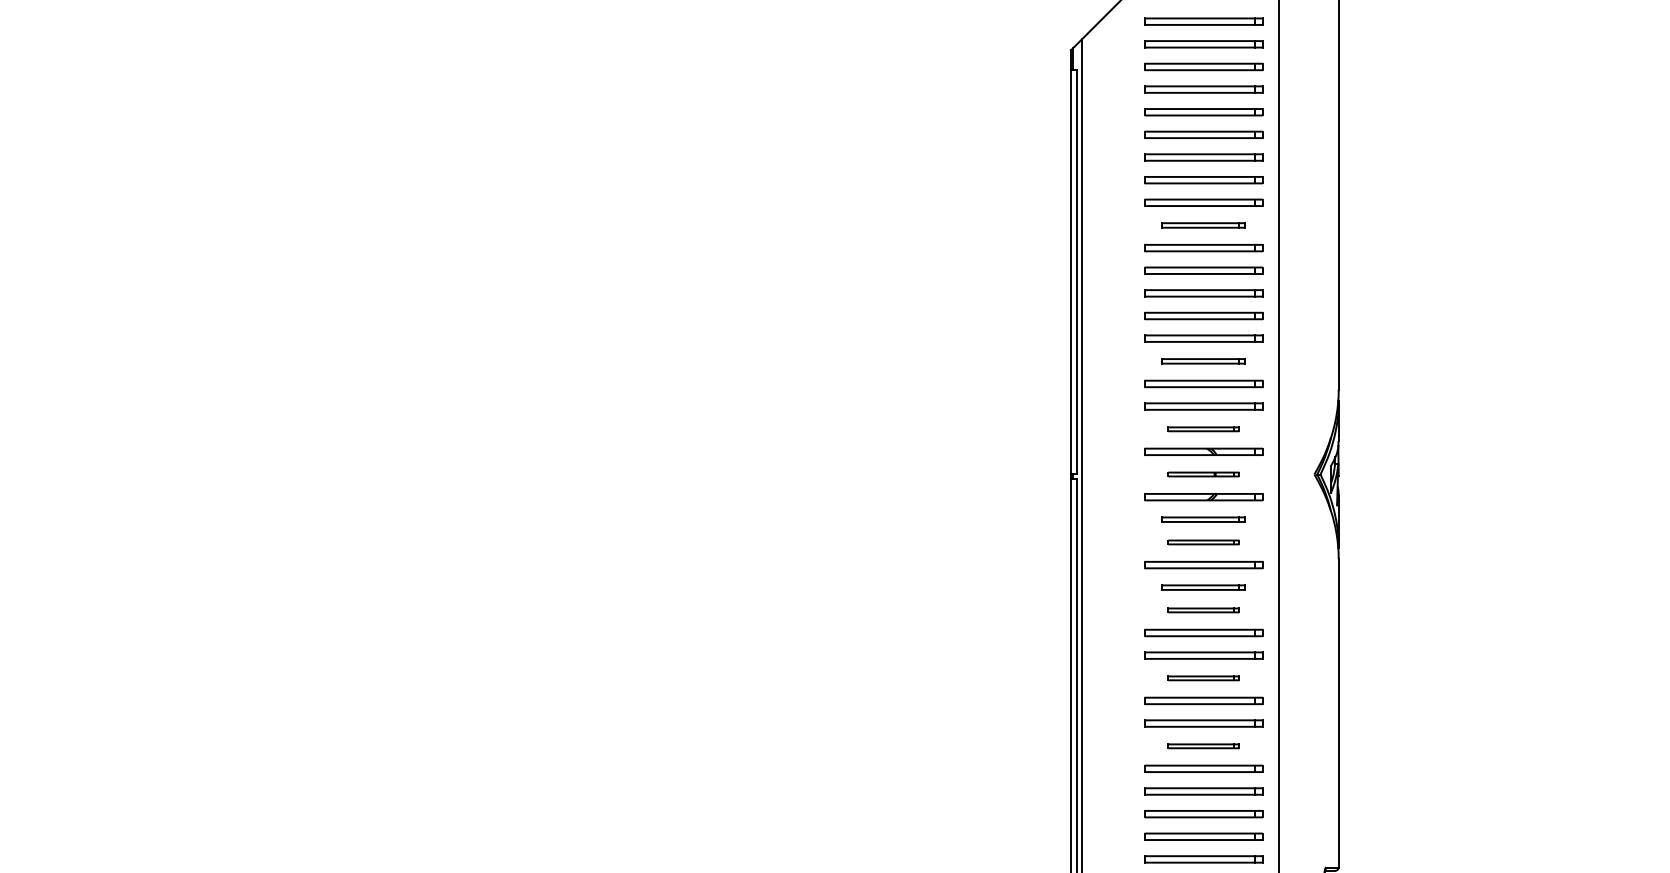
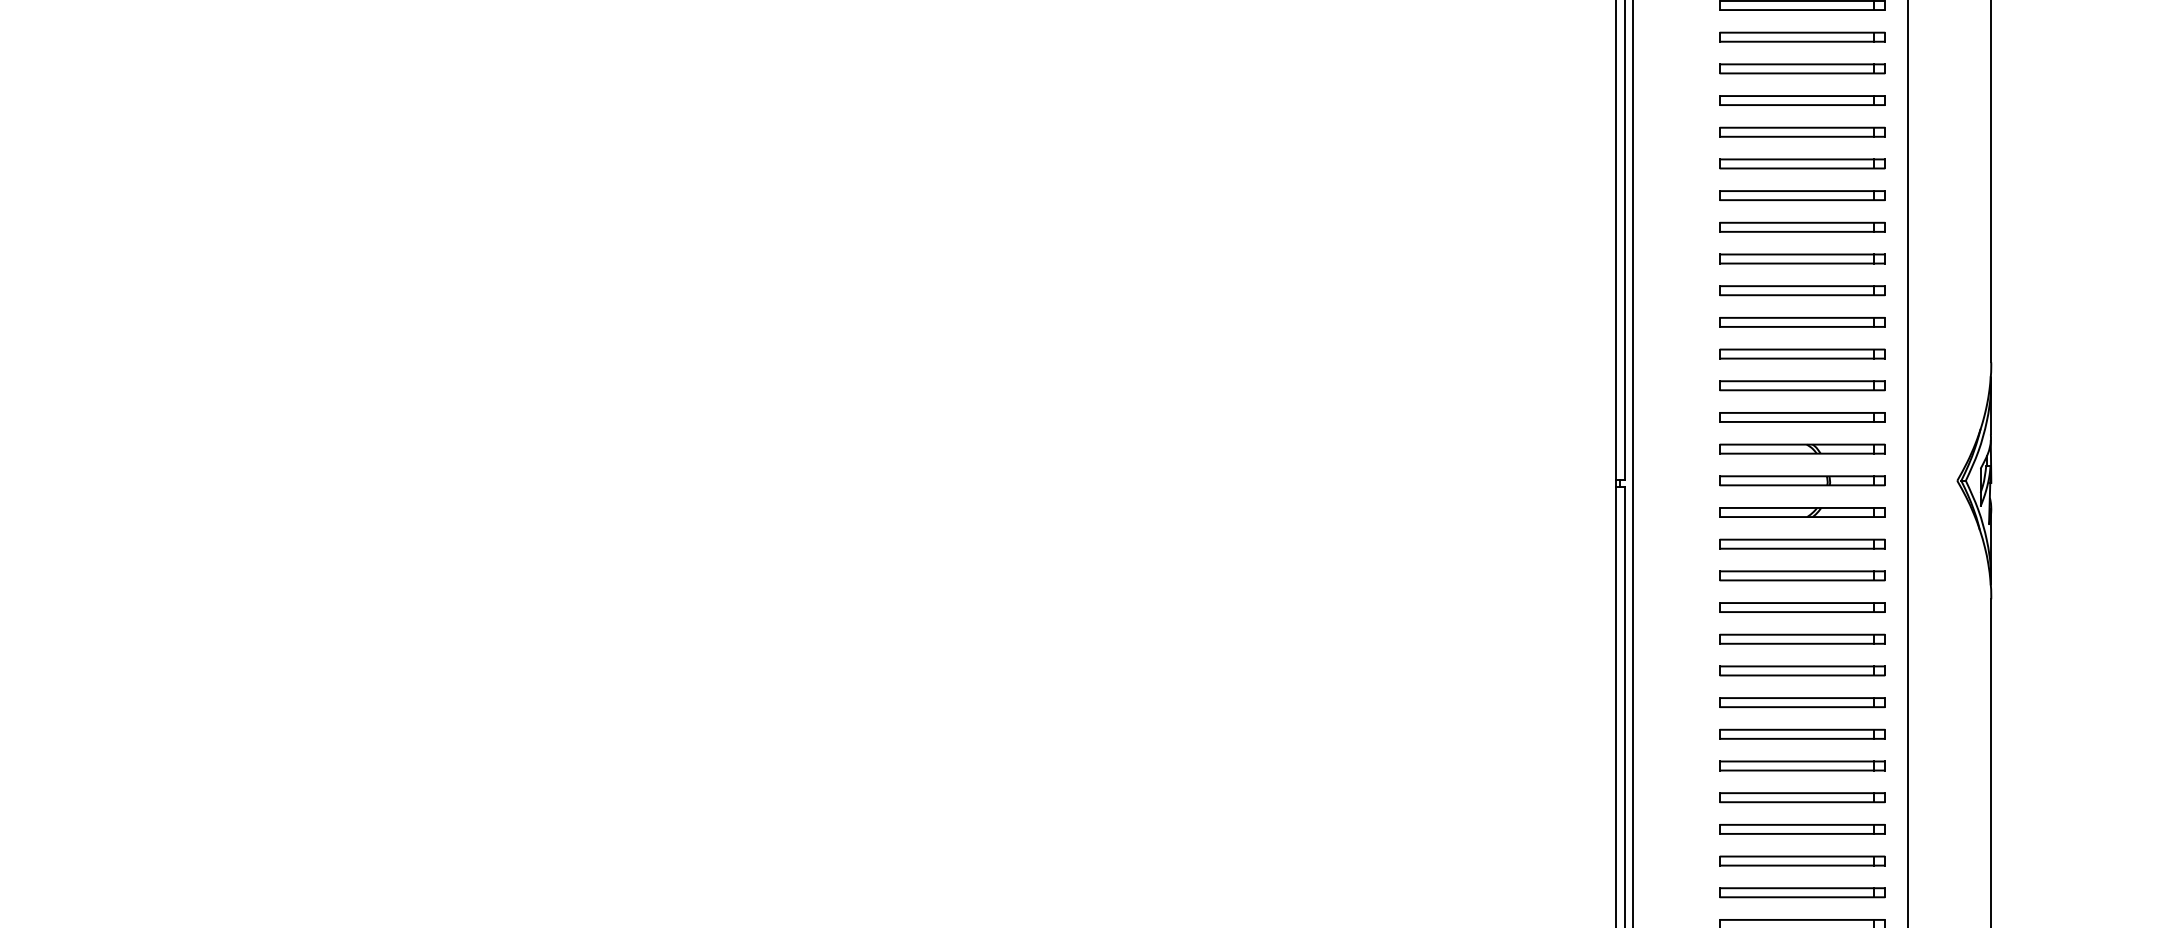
part: (1203, 225) -> (1802, 132), size x1.43
part: (1203, 361) -> (1802, 322), size x1.43
part: (1203, 429) -> (1802, 417), size x1.67
part: (1203, 474) -> (1802, 480), size x1.67
part: (1203, 519) -> (1802, 543), size x1.43
part: (1203, 542) -> (1802, 575), size x1.67
part: (1203, 587) -> (1802, 638), size x1.43
part: (1203, 610) -> (1802, 671), size x1.67
part: (1203, 678) -> (1802, 766), size x1.67
part: (1203, 746) -> (1802, 861), size x1.67

